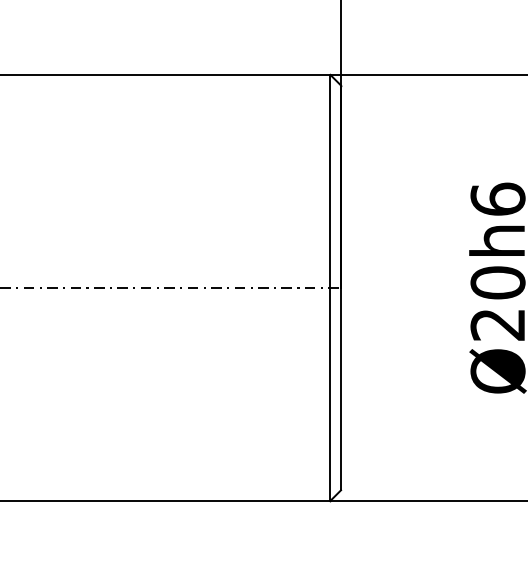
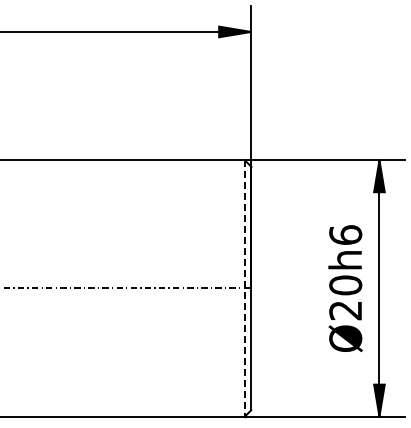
line: (329, 288) -> (244, 288), solid -> dashed

